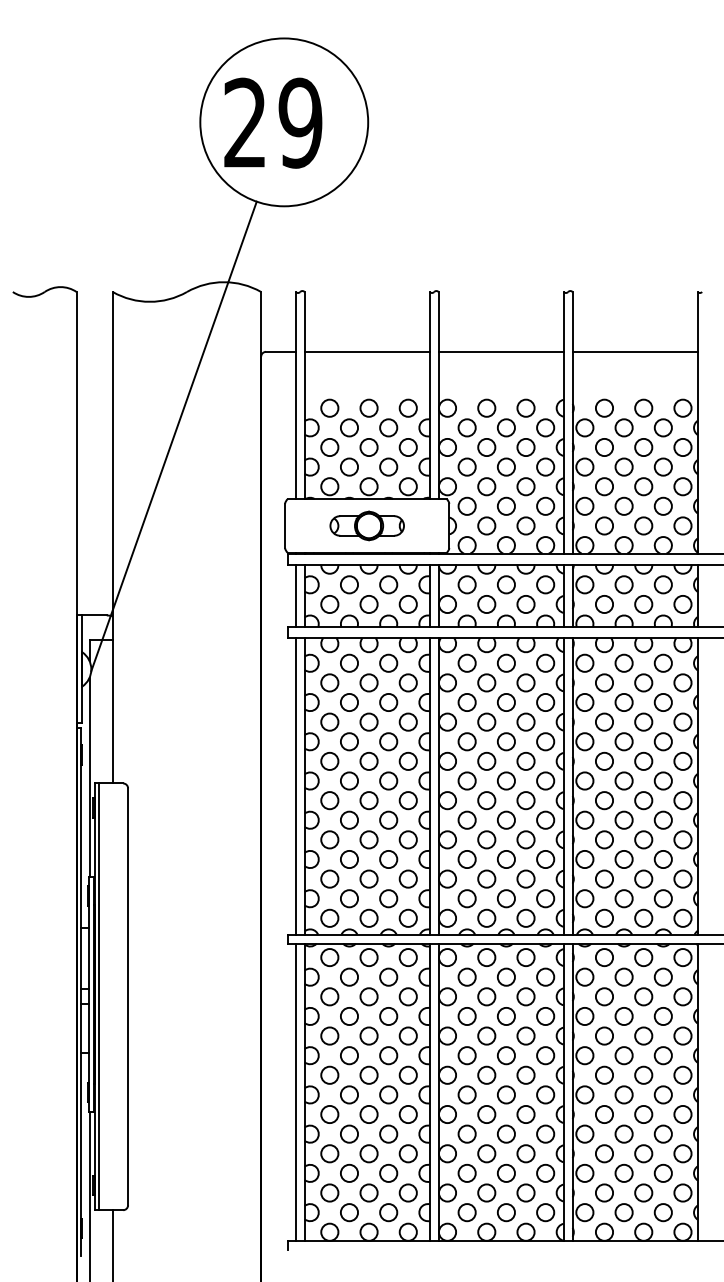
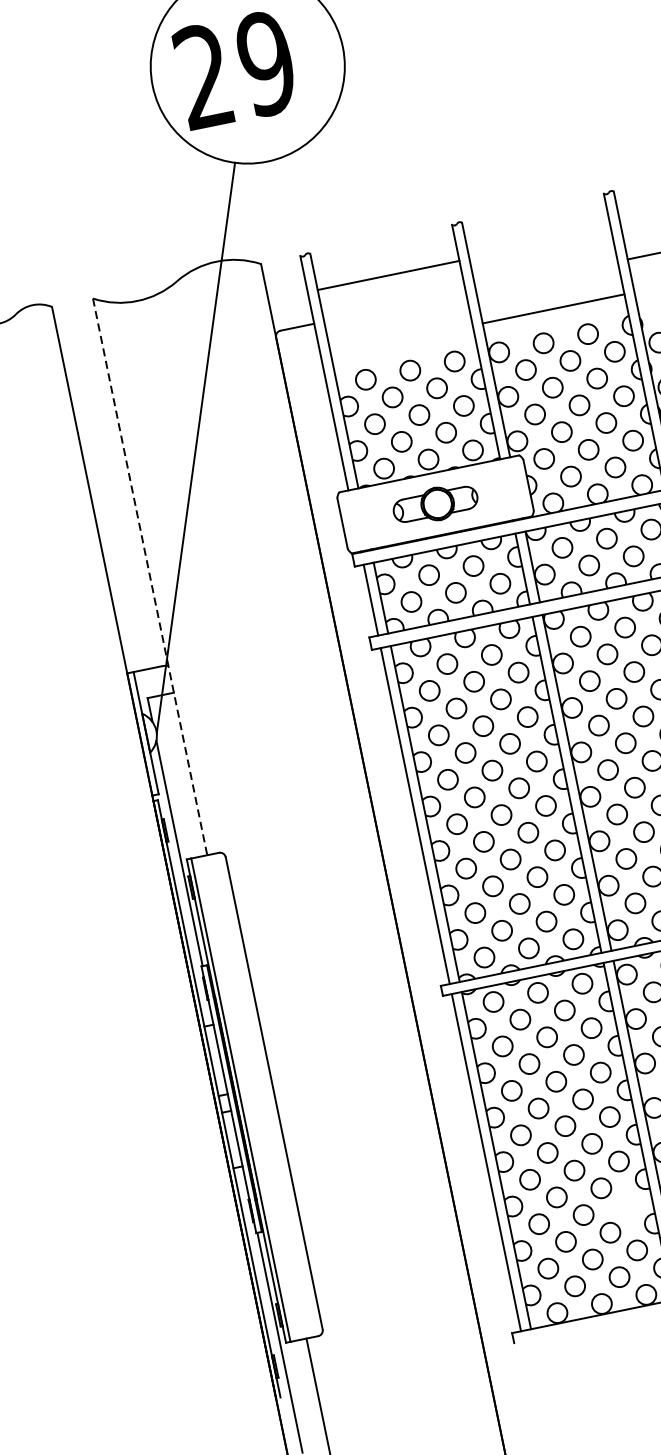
line: (366, 351) -> (387, 275), moved
line: (500, 351) -> (552, 308), moved
line: (112, 537) -> (149, 576), solid -> dashed
circle: (407, 1153) -> (627, 1205), removed

